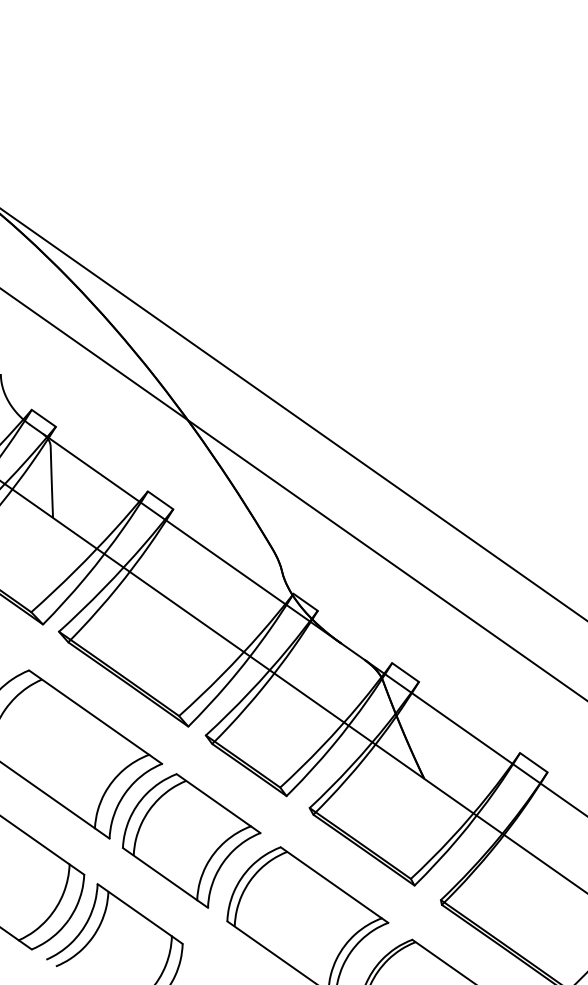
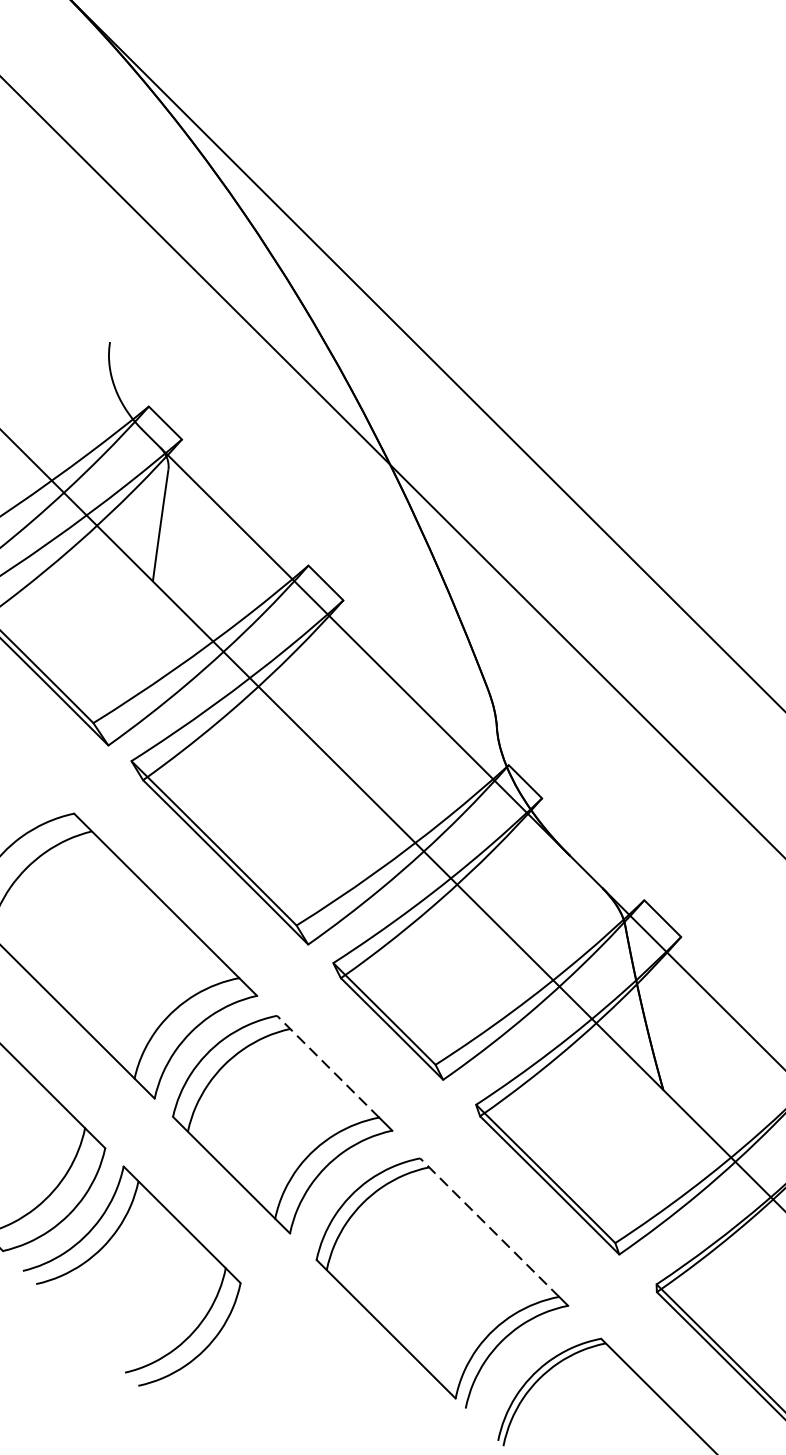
line: (213, 799) -> (327, 1065), solid -> dashed
line: (331, 882) -> (490, 1227), solid -> dashed

